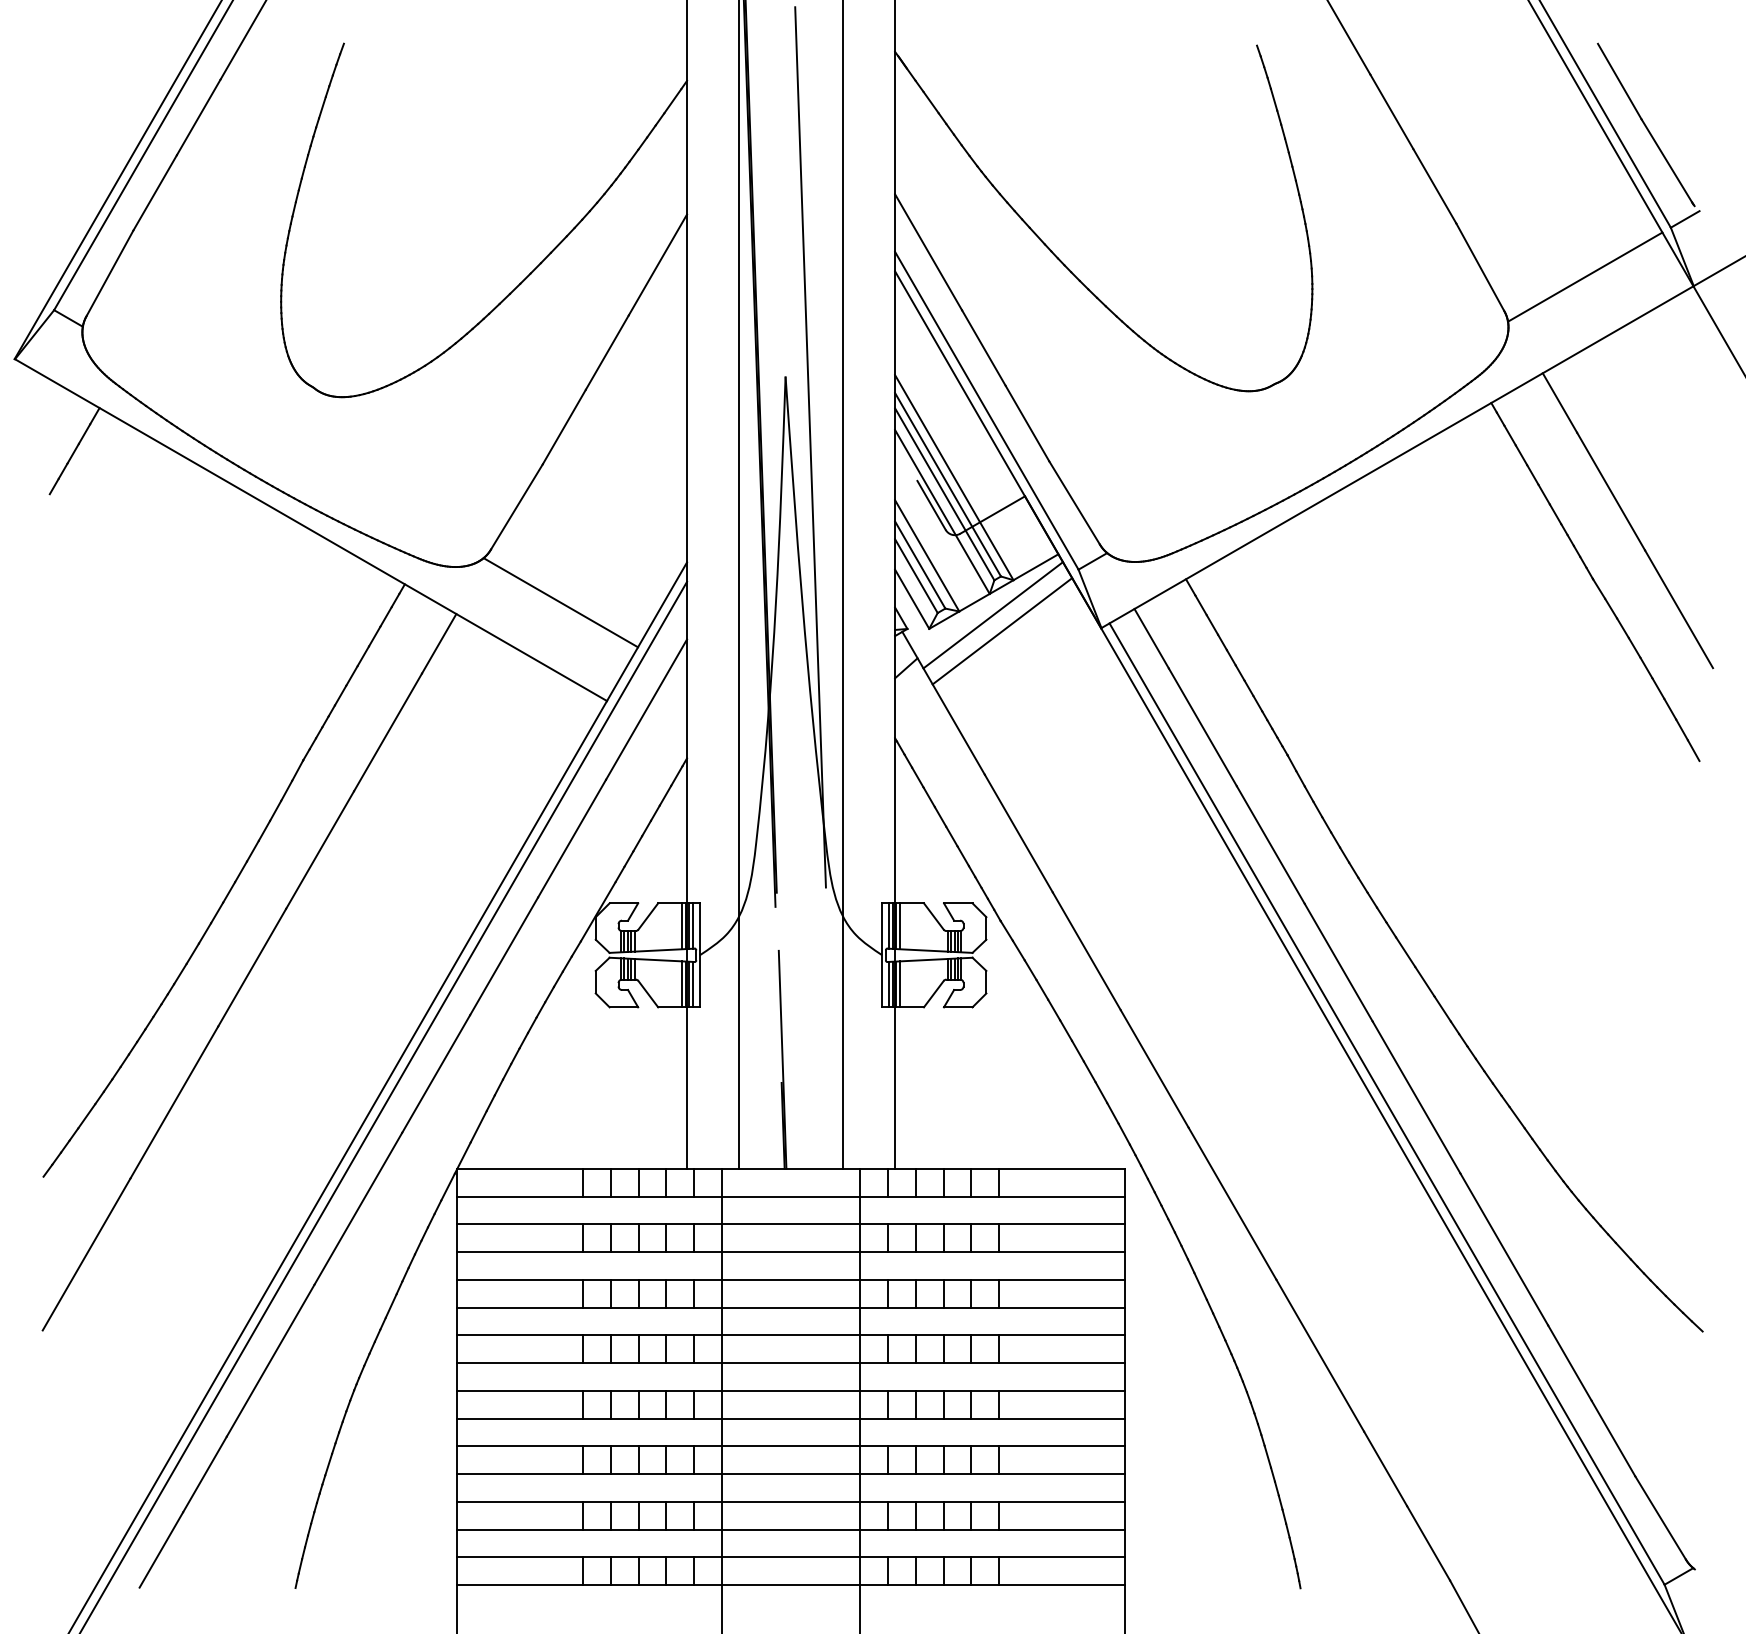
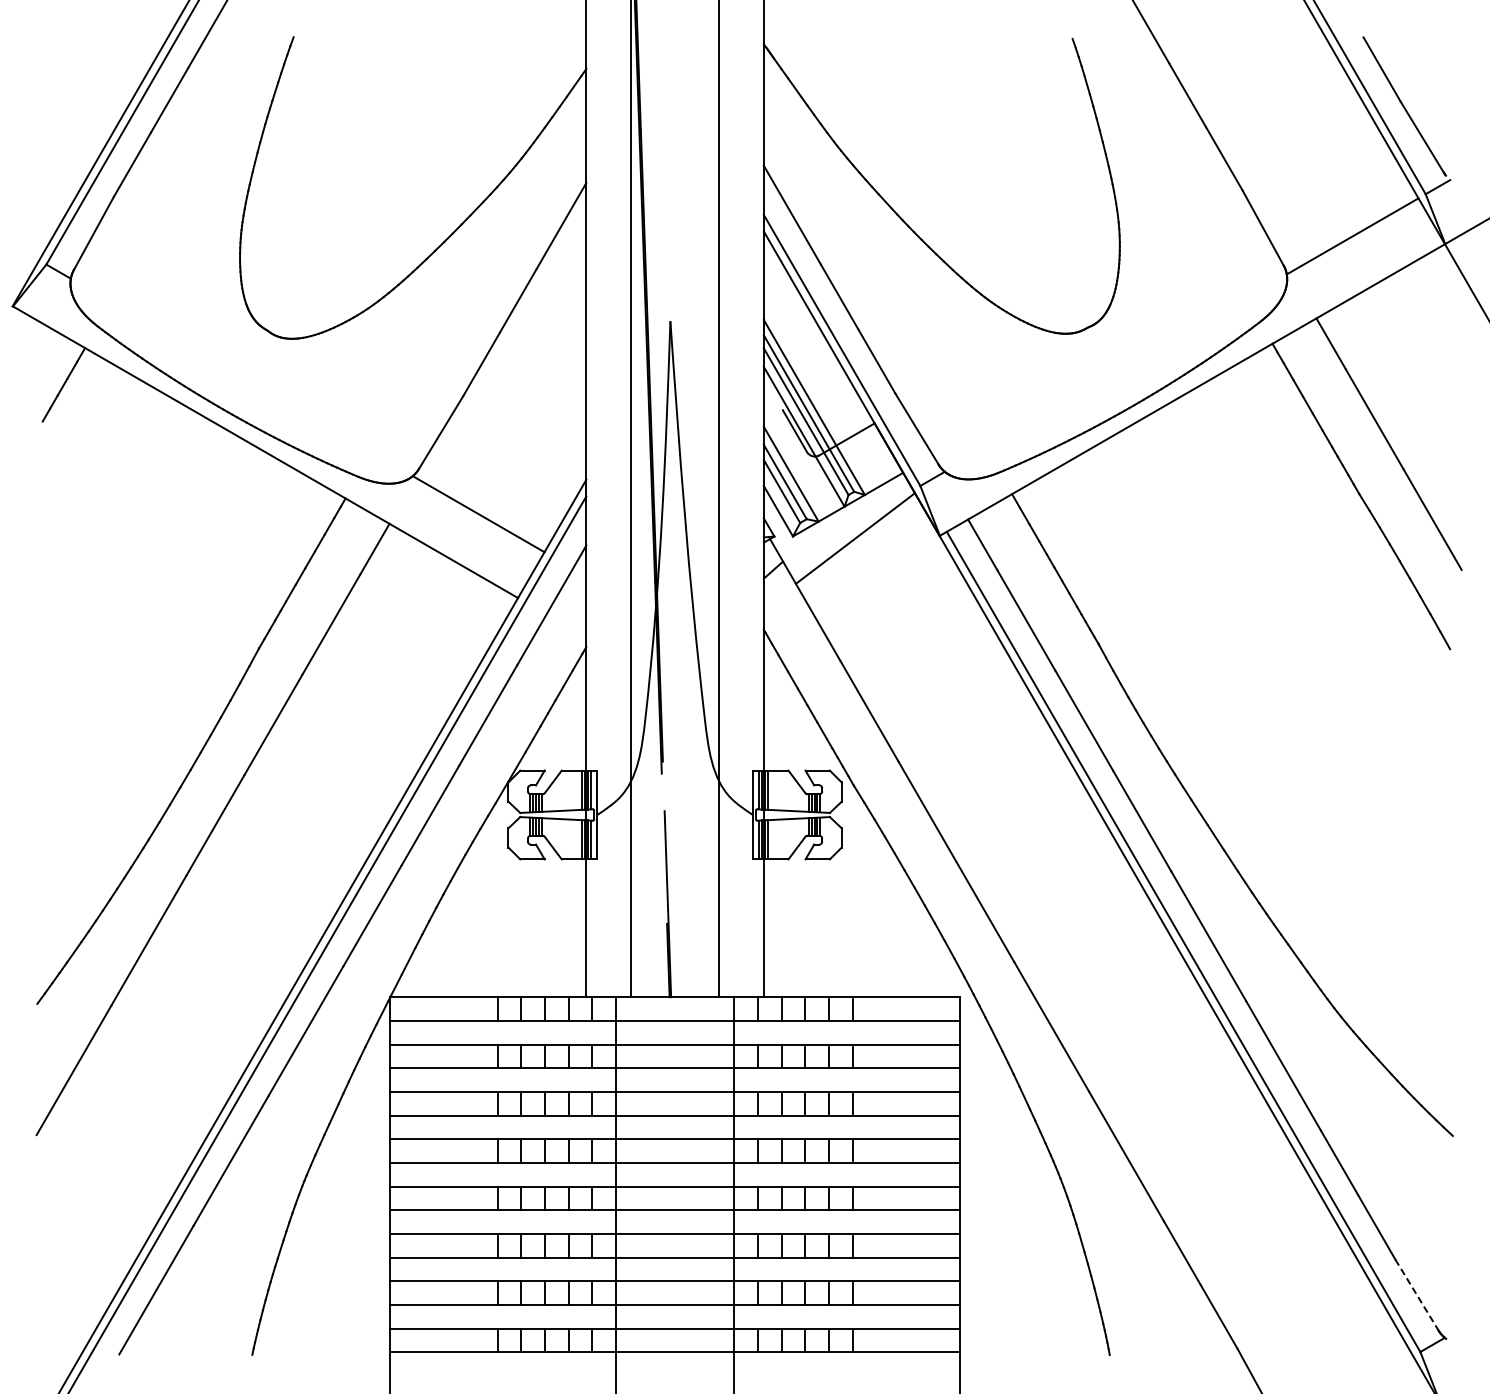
line: (810, 447) -> (691, 381), removed
line: (993, 614) -> (847, 524), removed
line: (1661, 1518) -> (1417, 1295), solid -> dashed

